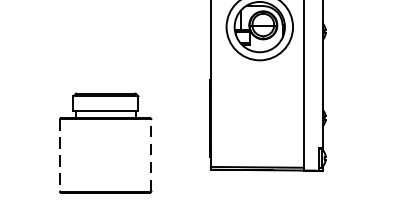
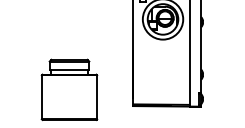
line: (59, 155) -> (41, 97), dashed -> solid
line: (151, 155) -> (97, 97), dashed -> solid

